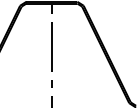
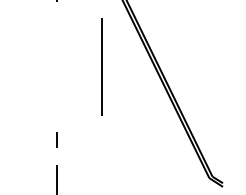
line: (51, 46) -> (101, 66), moved

